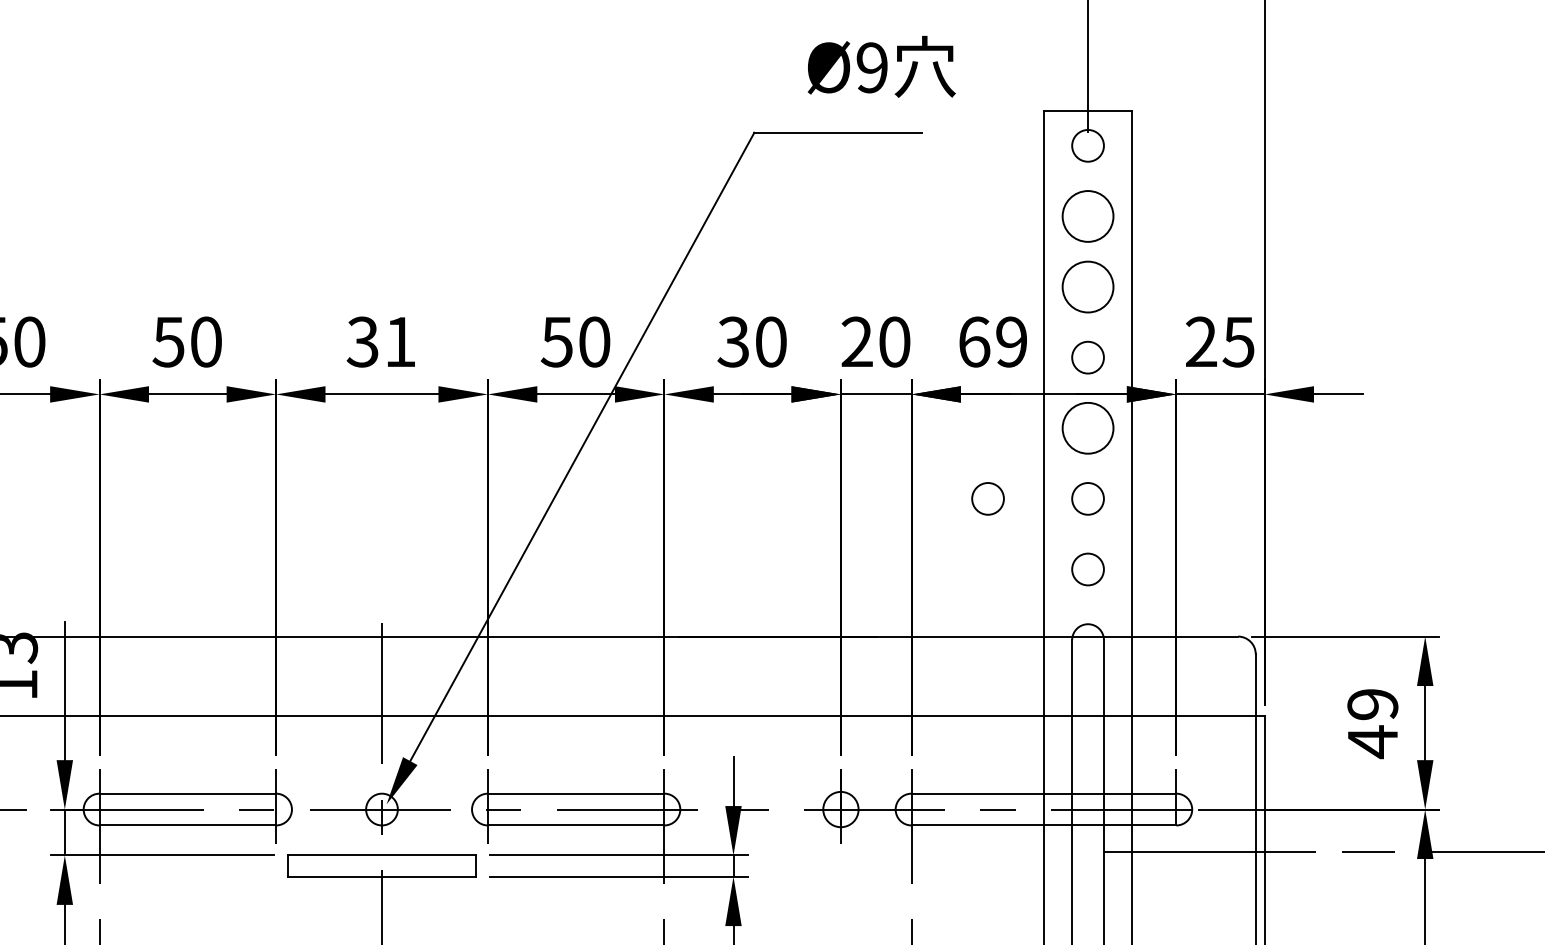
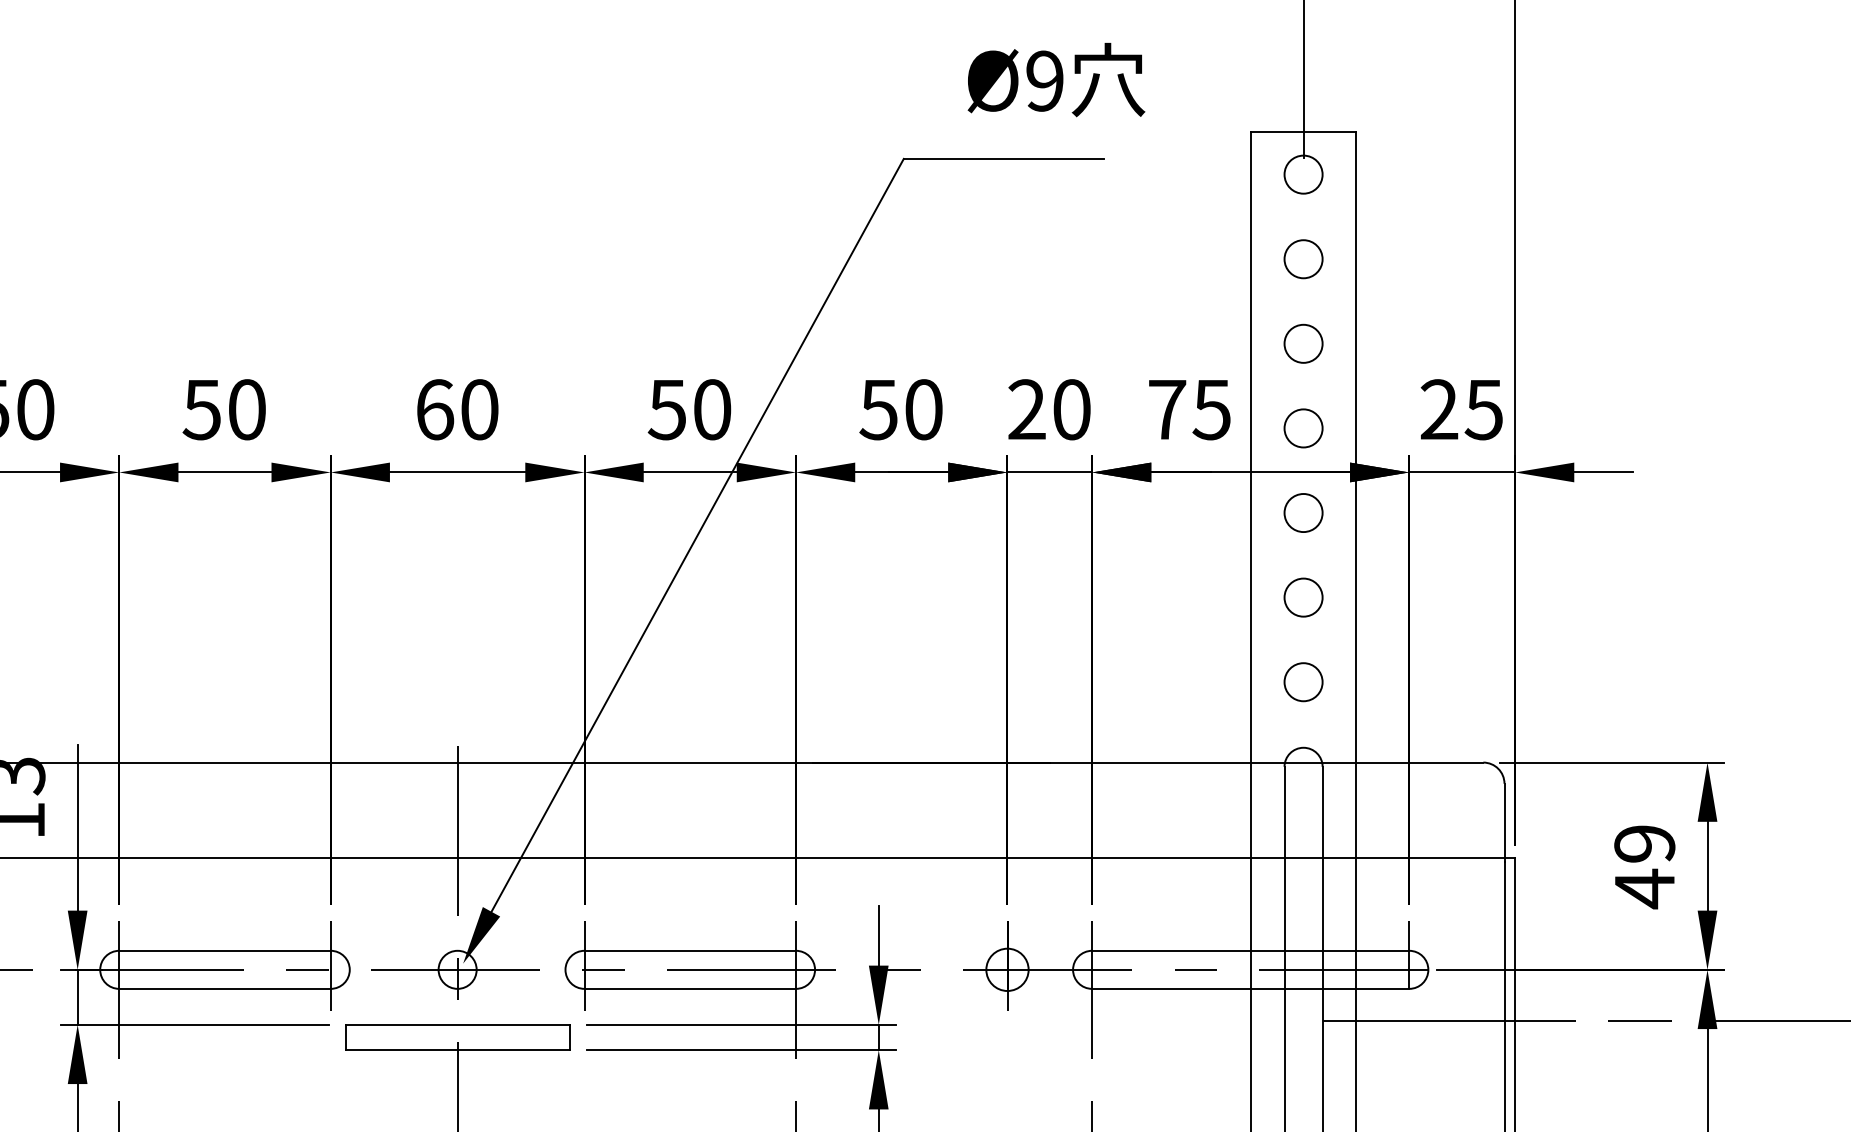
circle: (1087, 216) -> (1302, 259), size x0.62
circle: (1087, 286) -> (1302, 343), size x0.62
text: (381, 341) -> (457, 409), 31 -> 60
text: (732, 341) -> (877, 409), 30 -> 50
text: (993, 341) -> (1190, 409), 69 -> 75
circle: (1087, 428) -> (1302, 513), size x0.62
circle: (987, 498) -> (1183, 597), removed

